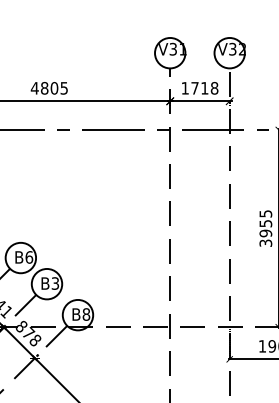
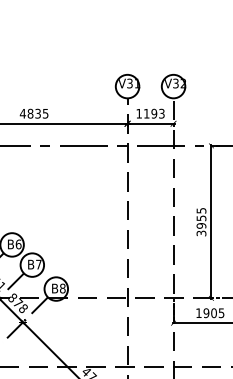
text: (54, 88) -> (38, 113), 4805 -> 4835
text: (205, 88) -> (154, 113), 1718 -> 1193
text: (54, 283) -> (38, 264), B3 -> B7

